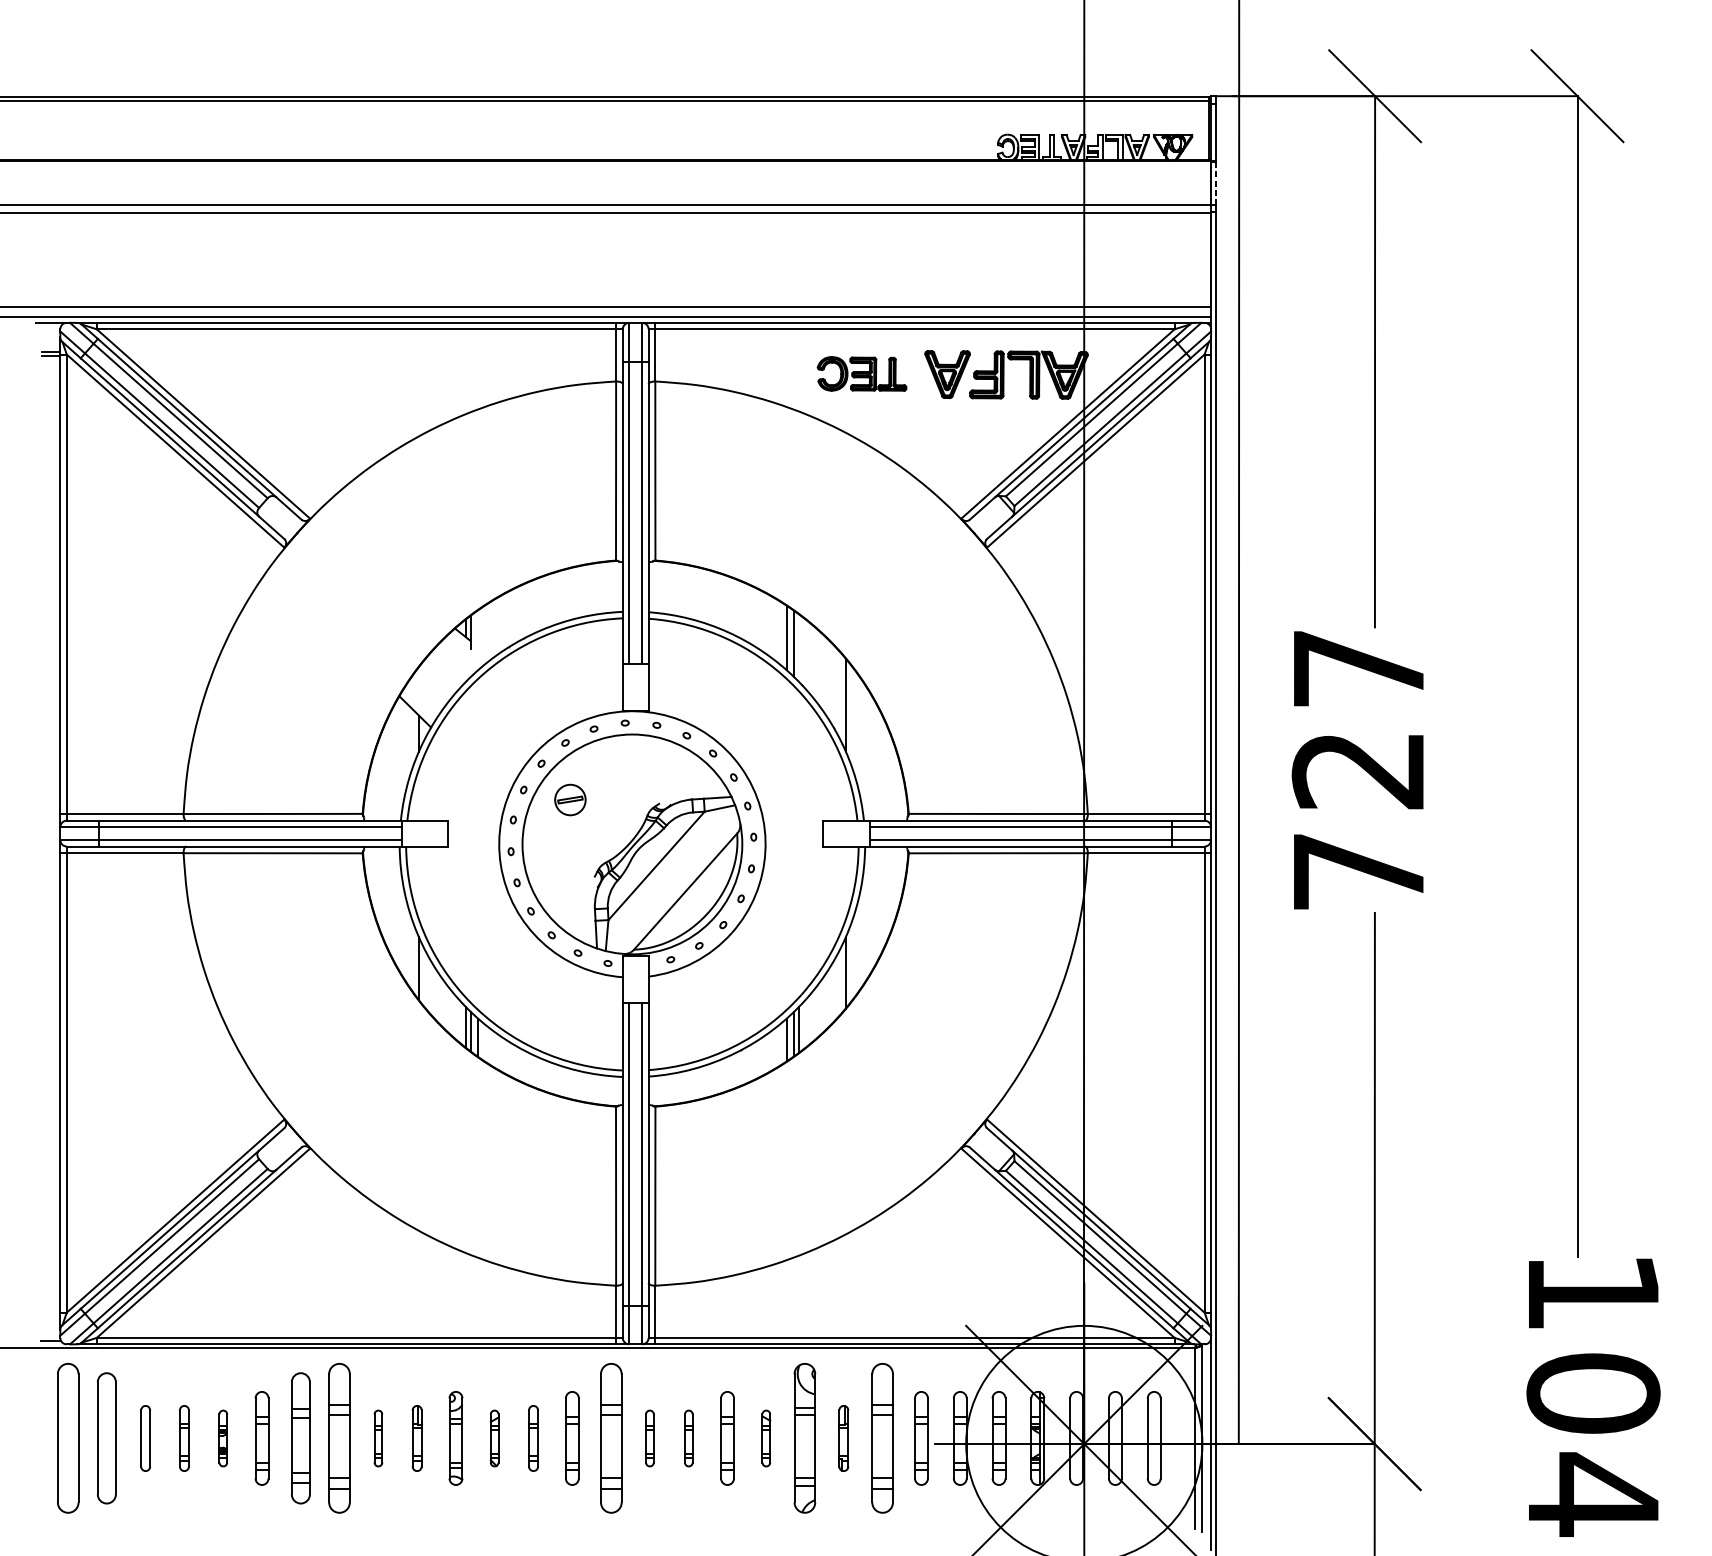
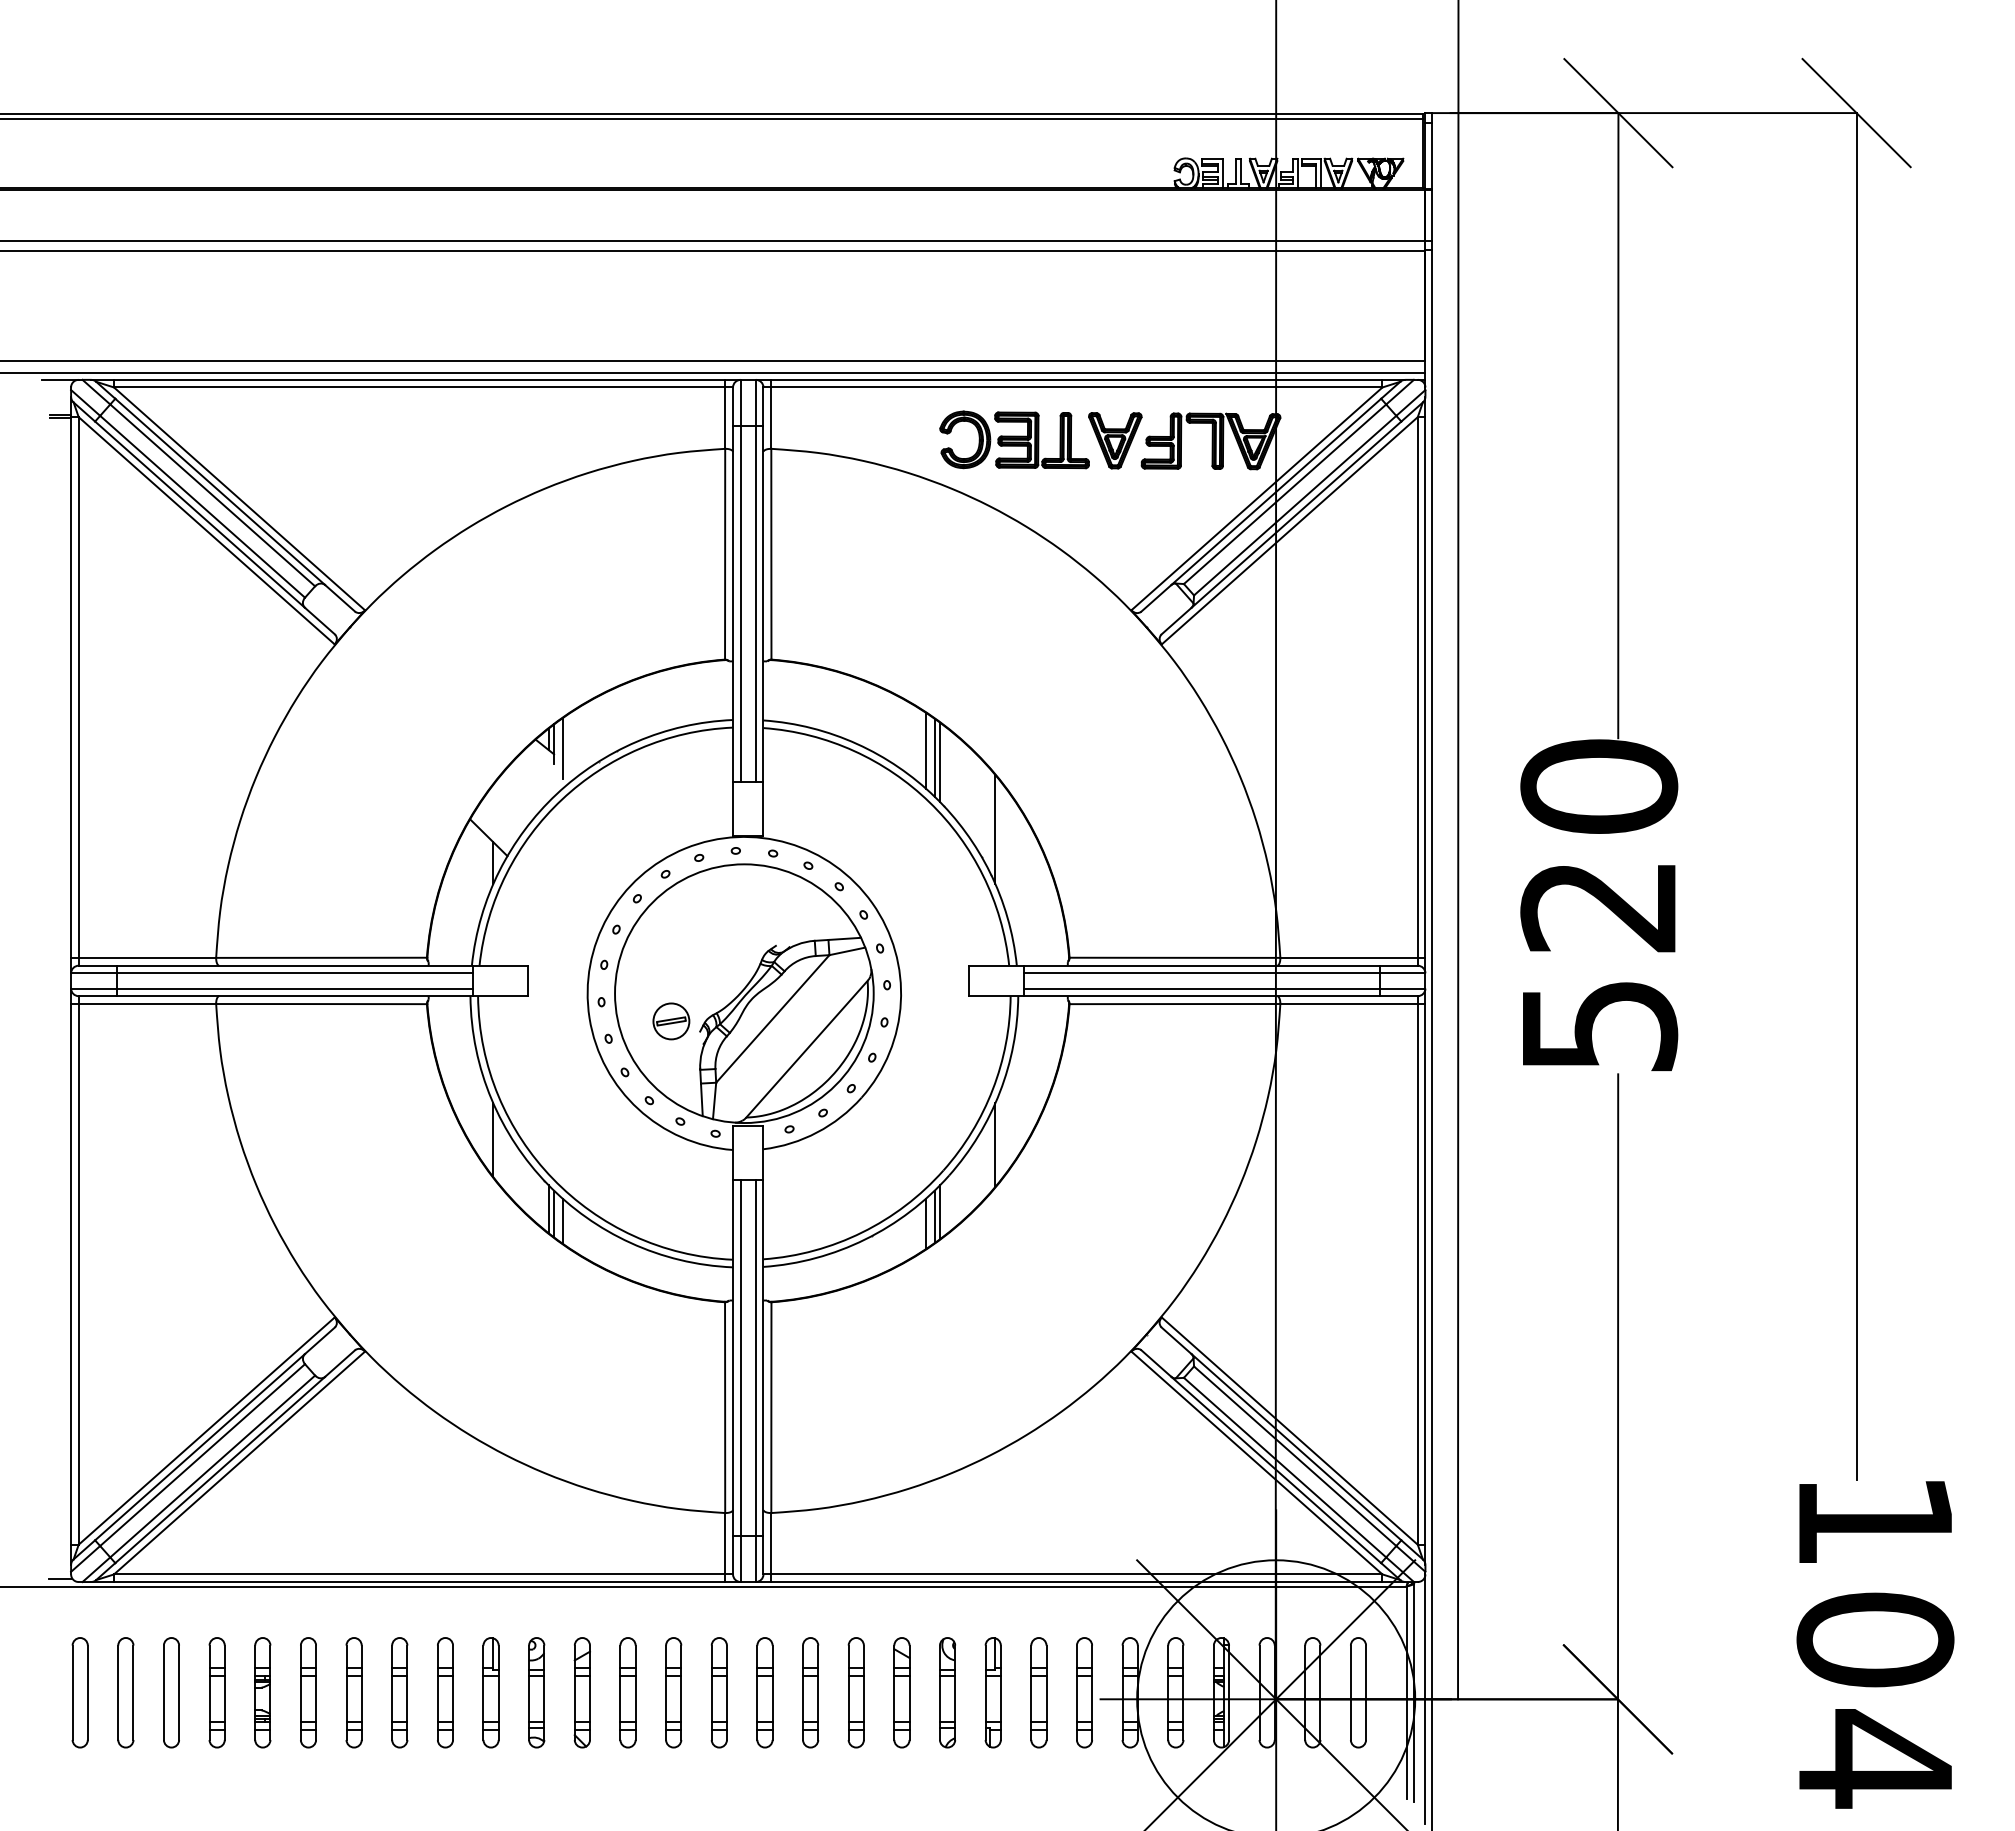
line: (1216, 184) -> (1431, 216), dashed -> solid
part: (861, 373) -> (1014, 439), size x1.43
line: (477, 636) -> (562, 748), added
line: (798, 647) -> (939, 761), added
text: (1359, 769) -> (1599, 905), 727 -> 520
part: (570, 800) -> (671, 1021), moved
part: (67, 1438) -> (79, 1692), size x0.62
part: (106, 1438) -> (125, 1692), size x0.71
part: (145, 1438) -> (171, 1692), size x1.43
part: (183, 1438) -> (216, 1692), size x1.43
part: (222, 1438) -> (262, 1692), size x1.67
part: (300, 1438) -> (353, 1692), size x0.71
part: (339, 1438) -> (399, 1692), size x0.62
part: (378, 1438) -> (445, 1692), size x1.67
part: (416, 1438) -> (490, 1692), size x1.43
part: (494, 1438) -> (581, 1692), size x1.67
part: (533, 1438) -> (627, 1692), size x1.43
part: (610, 1438) -> (718, 1692), size x0.62
part: (649, 1438) -> (764, 1692), size x1.67
part: (688, 1438) -> (810, 1692), size x1.67
part: (765, 1438) -> (901, 1692), size x1.67
part: (805, 1438) -> (947, 1692), size x0.62
part: (843, 1438) -> (992, 1692), size x1.43
part: (882, 1438) -> (1038, 1692), size x0.62

